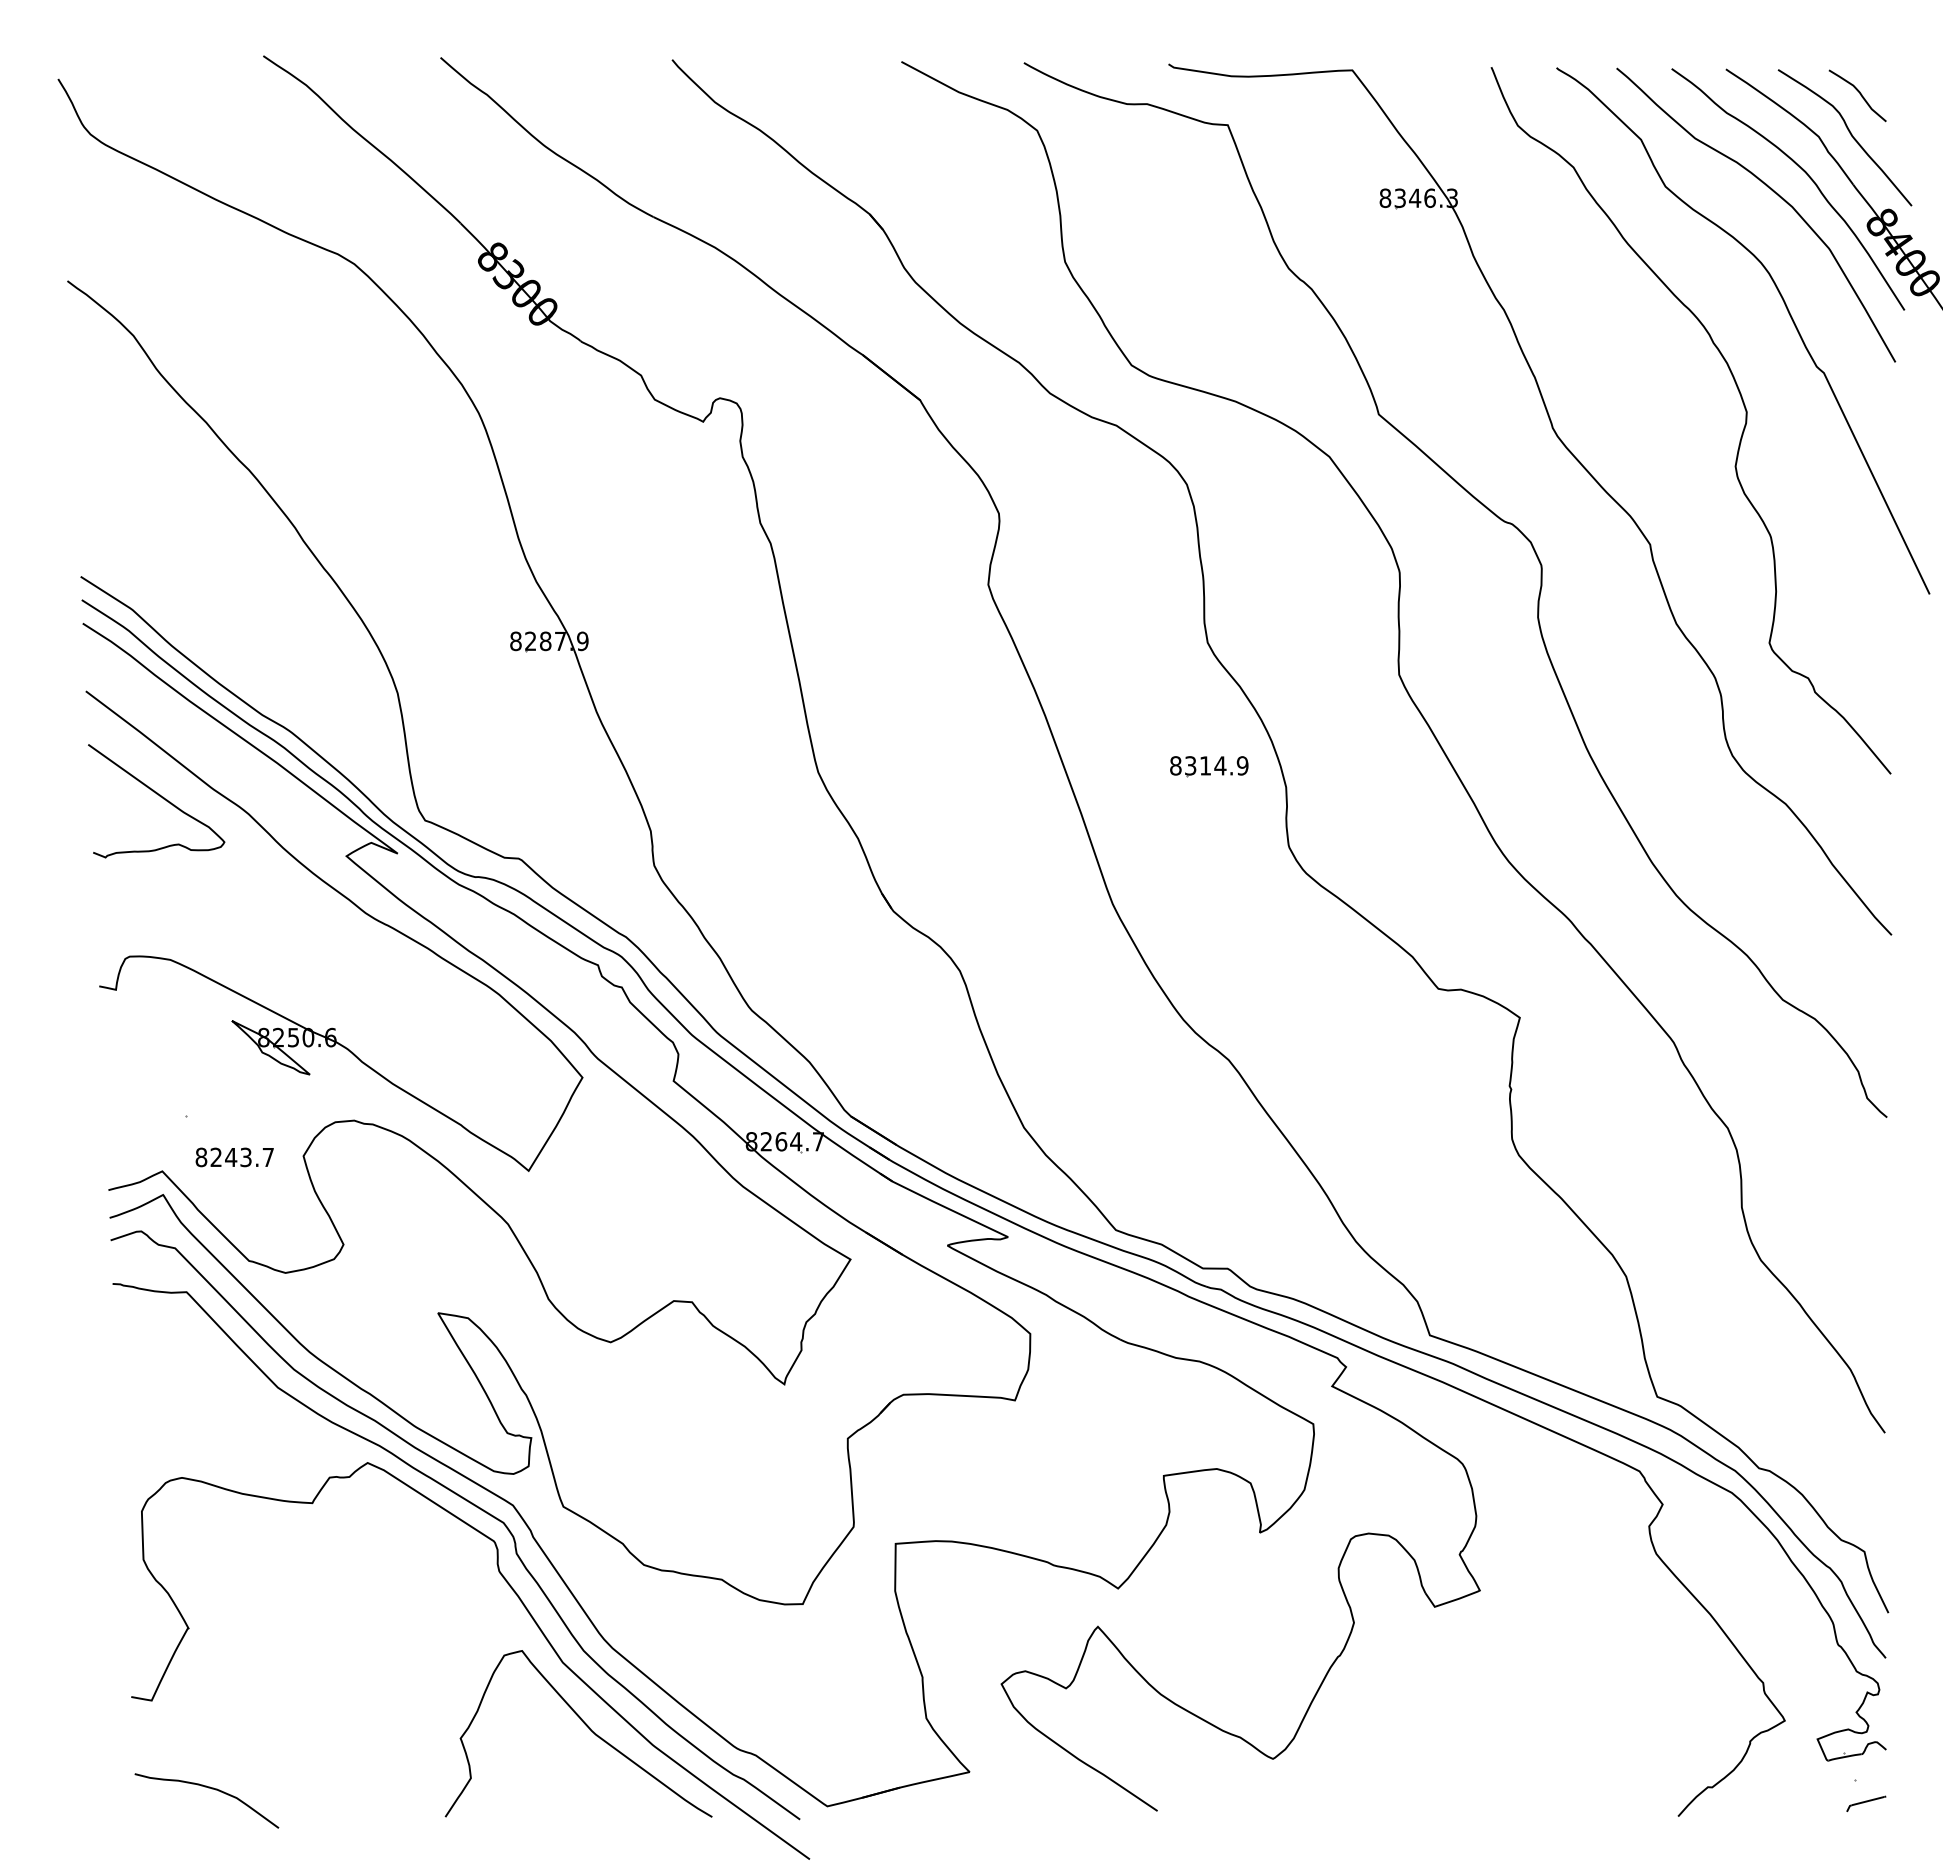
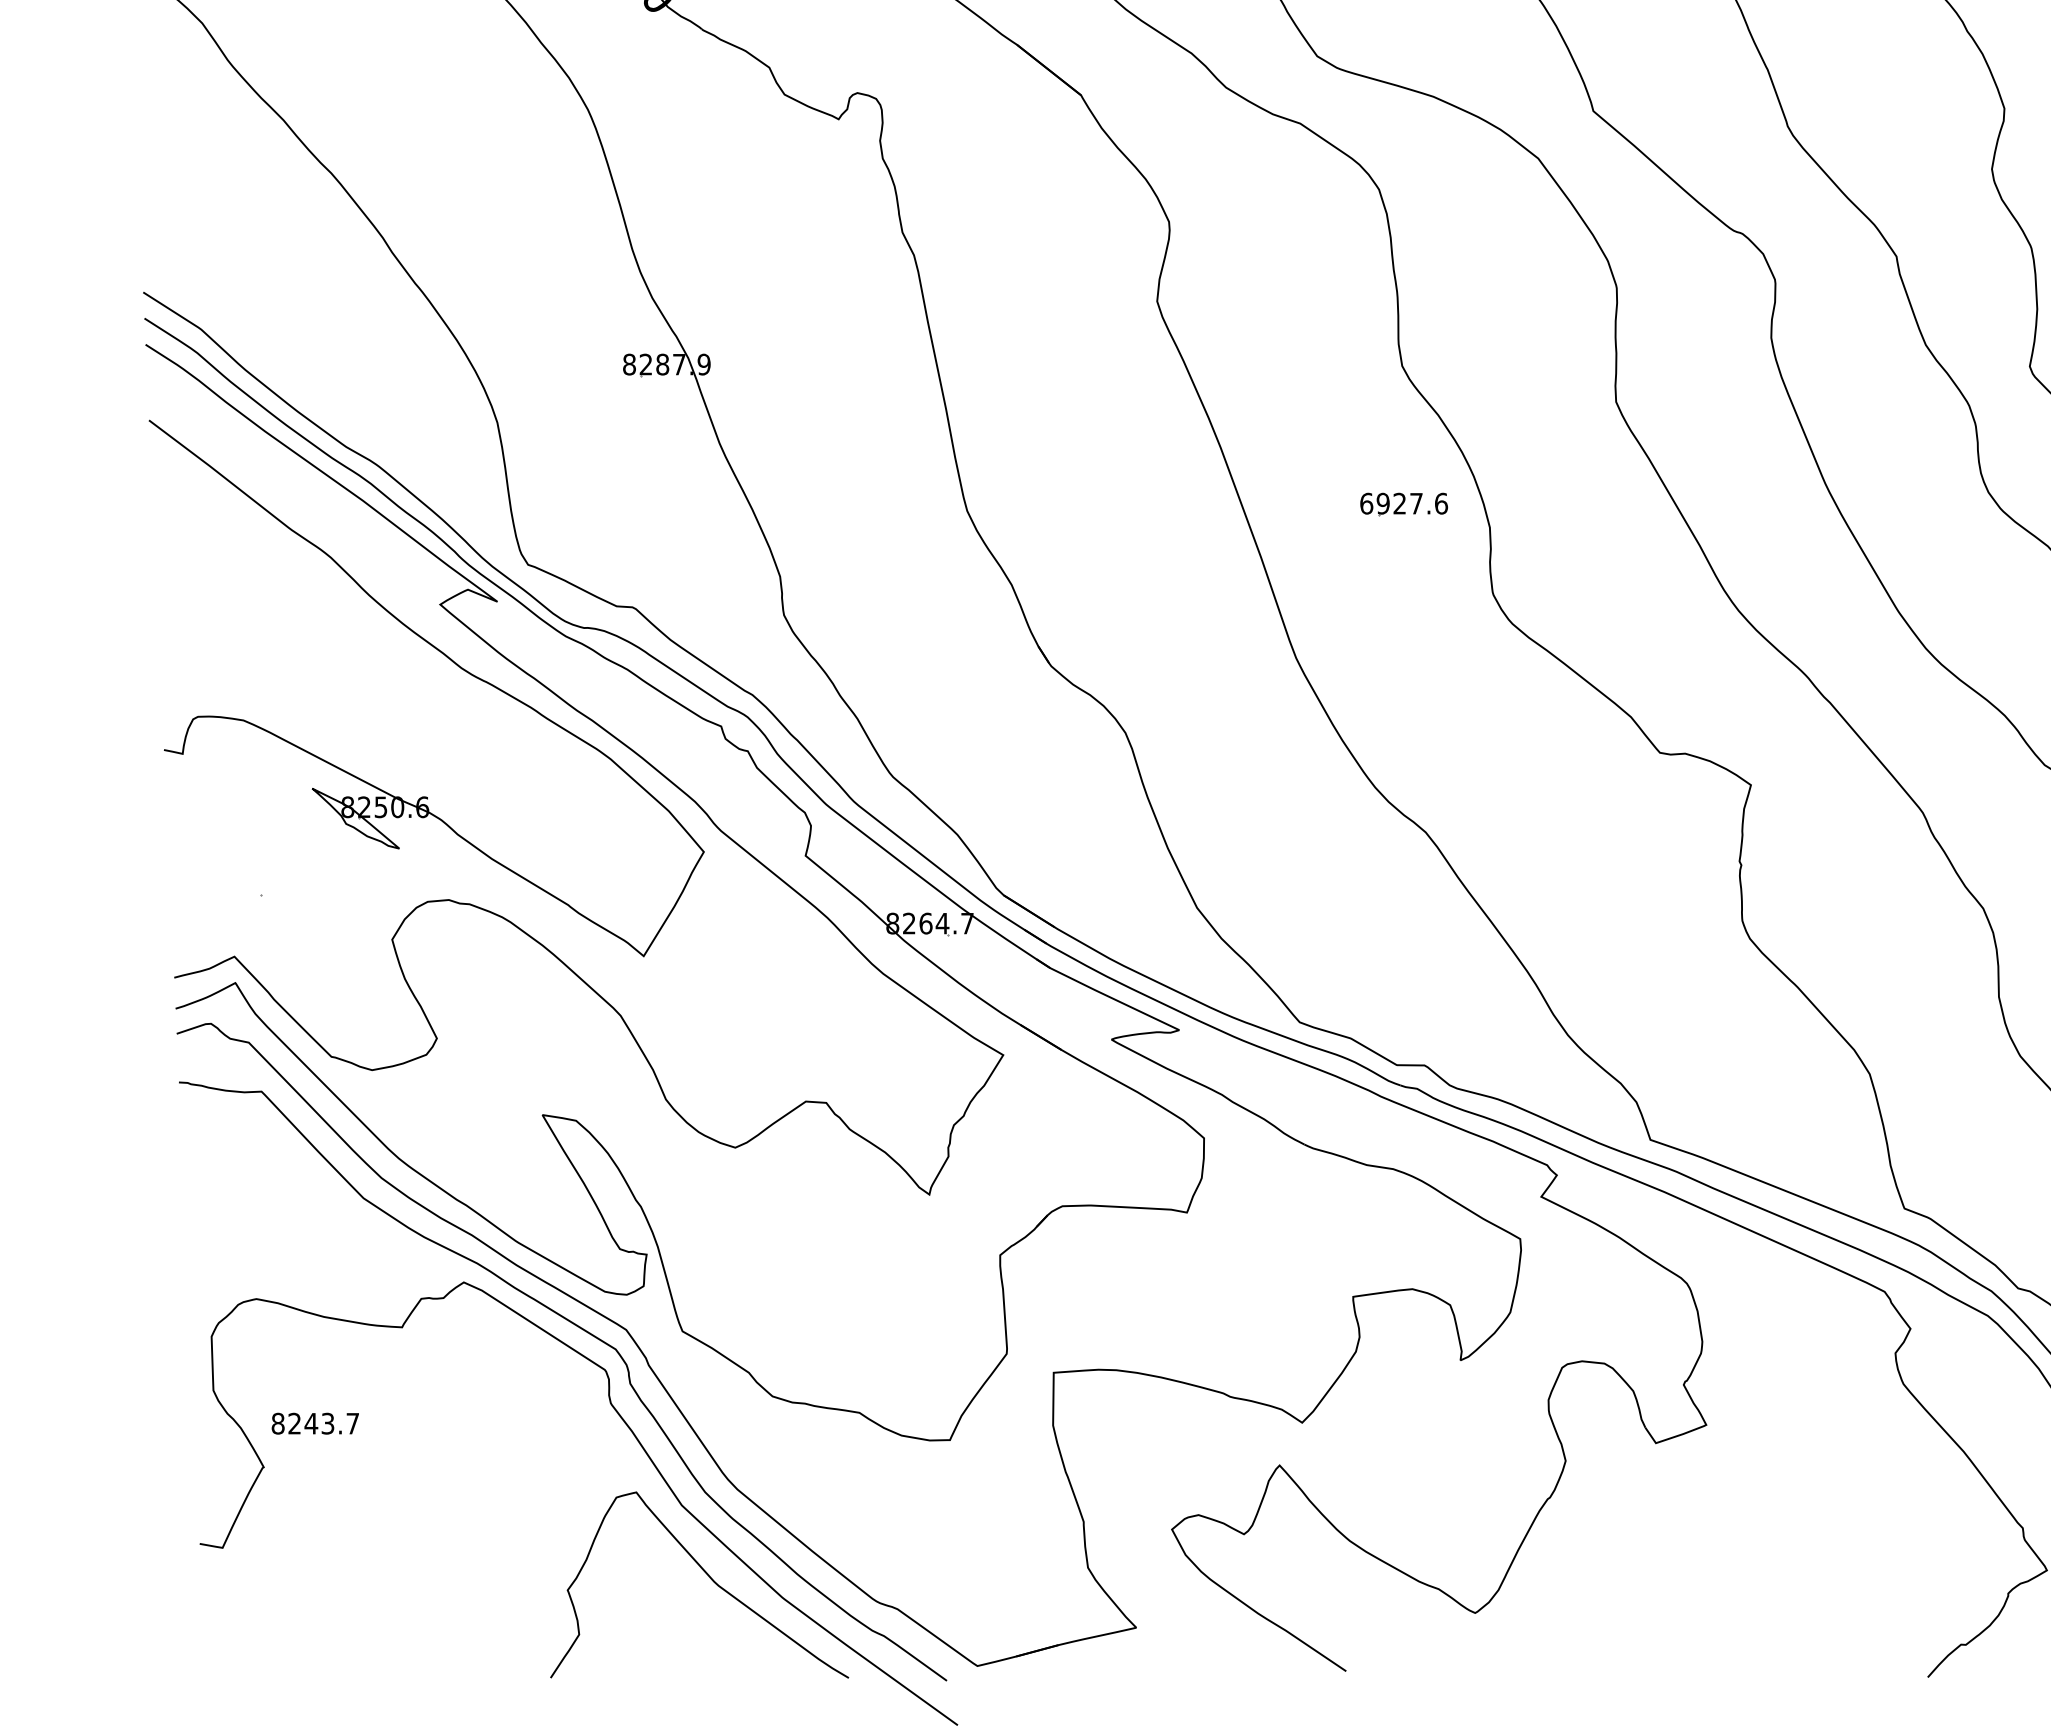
text: (1209, 765) -> (1404, 503), 8314.9 -> 6927.6
curve: (160, 797) -> (232, 539), removed
text: (234, 1157) -> (315, 1423), moved
curve: (208, 1788) -> (286, 1646), removed

